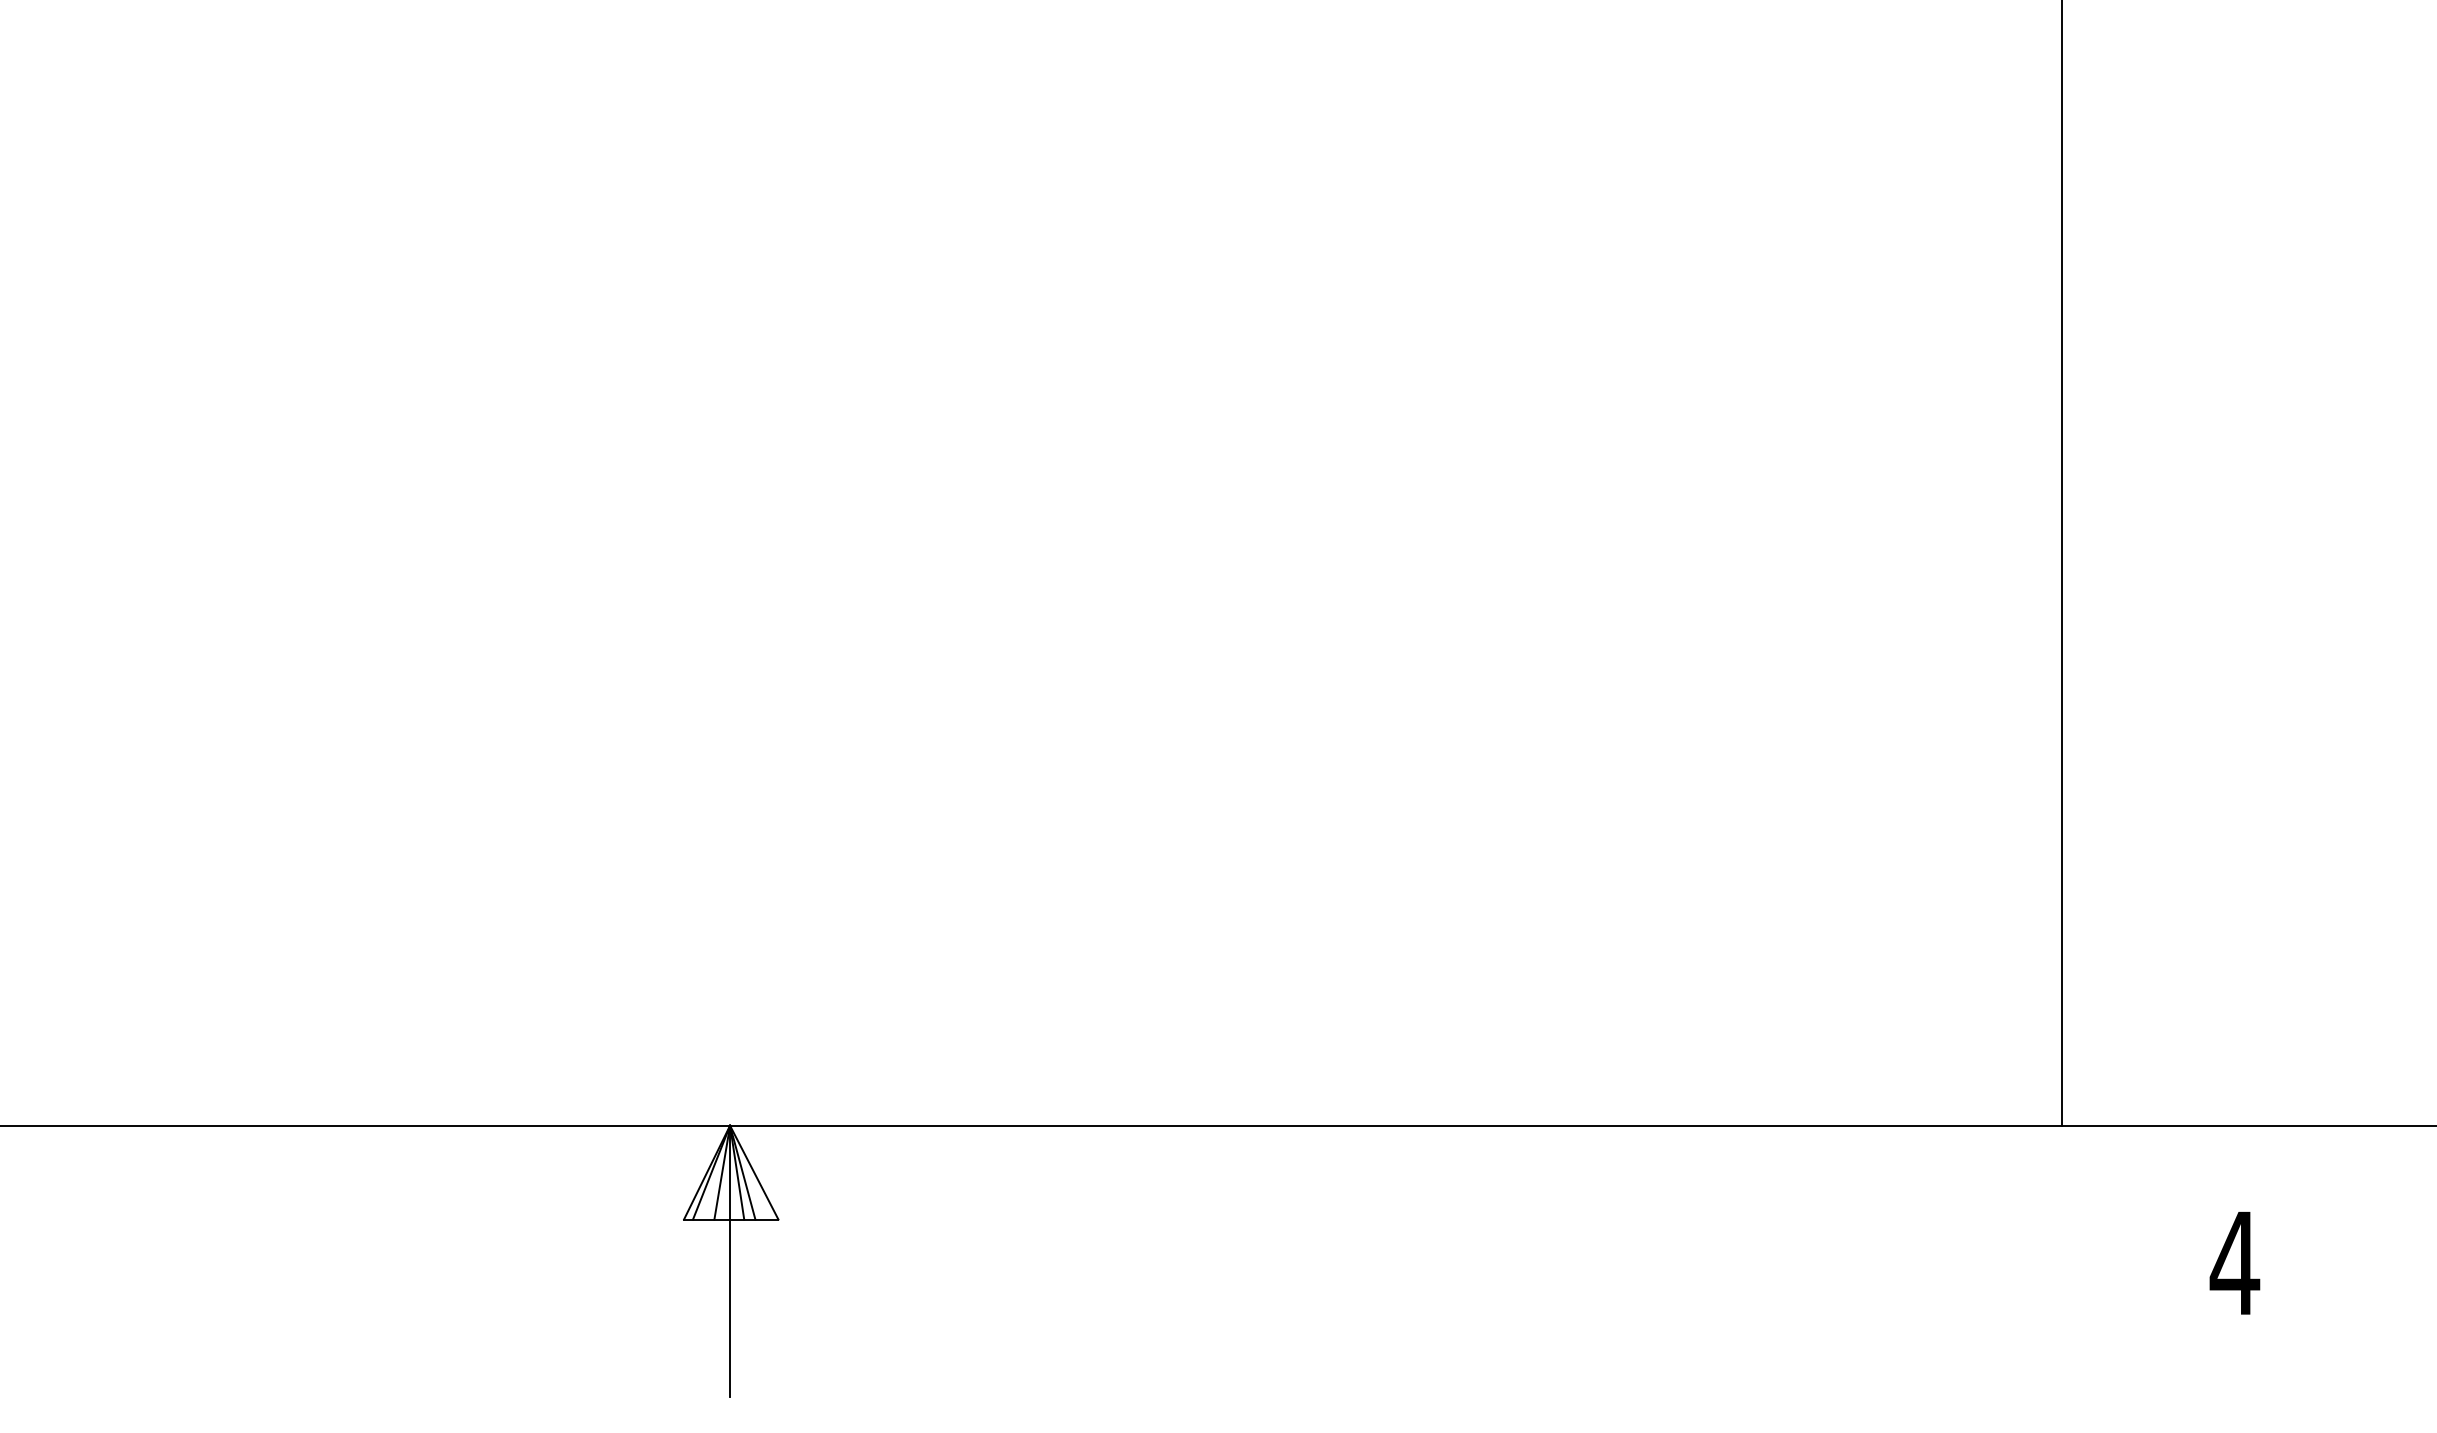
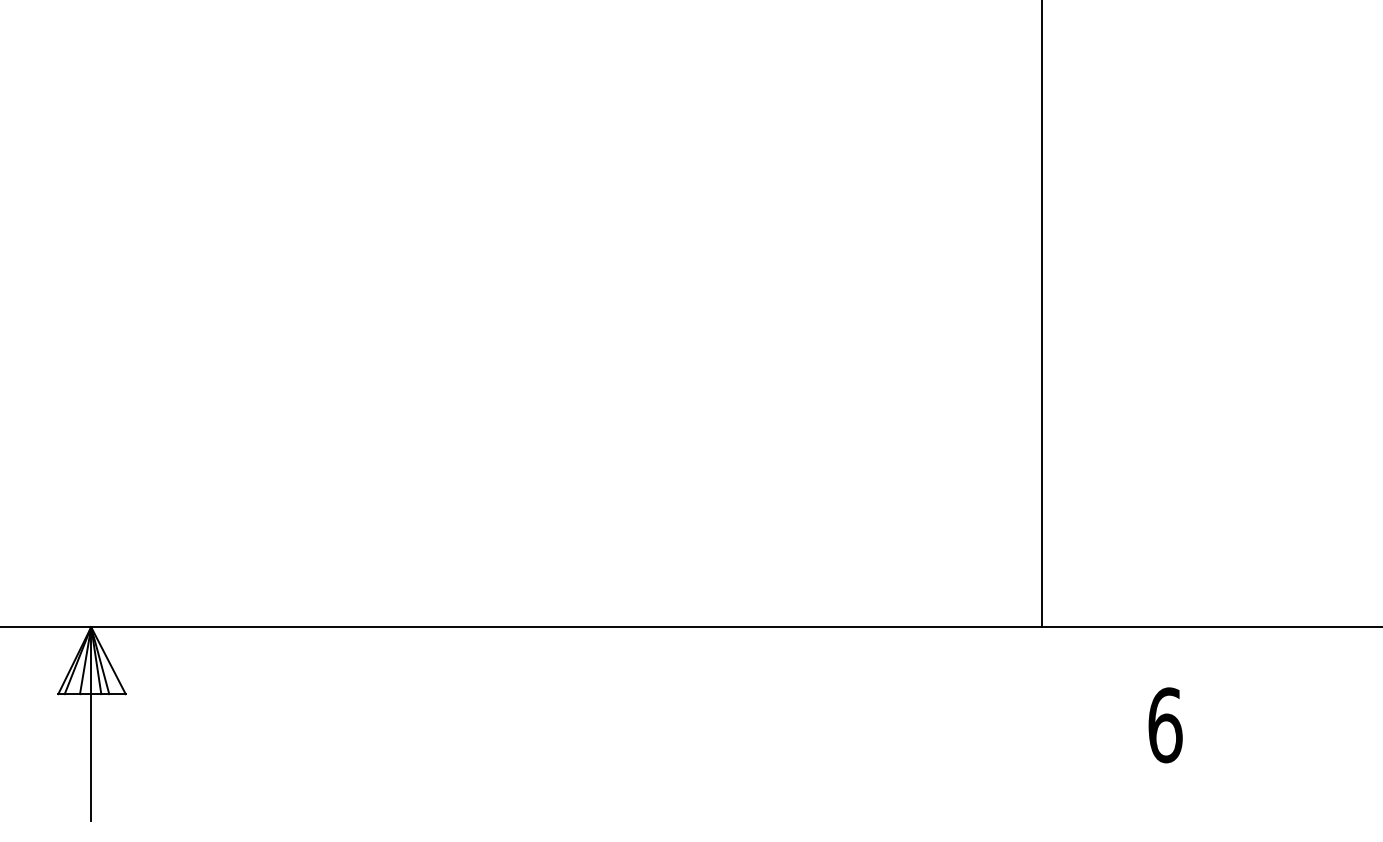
text: (2234, 1263) -> (1164, 725), 4 -> 6

